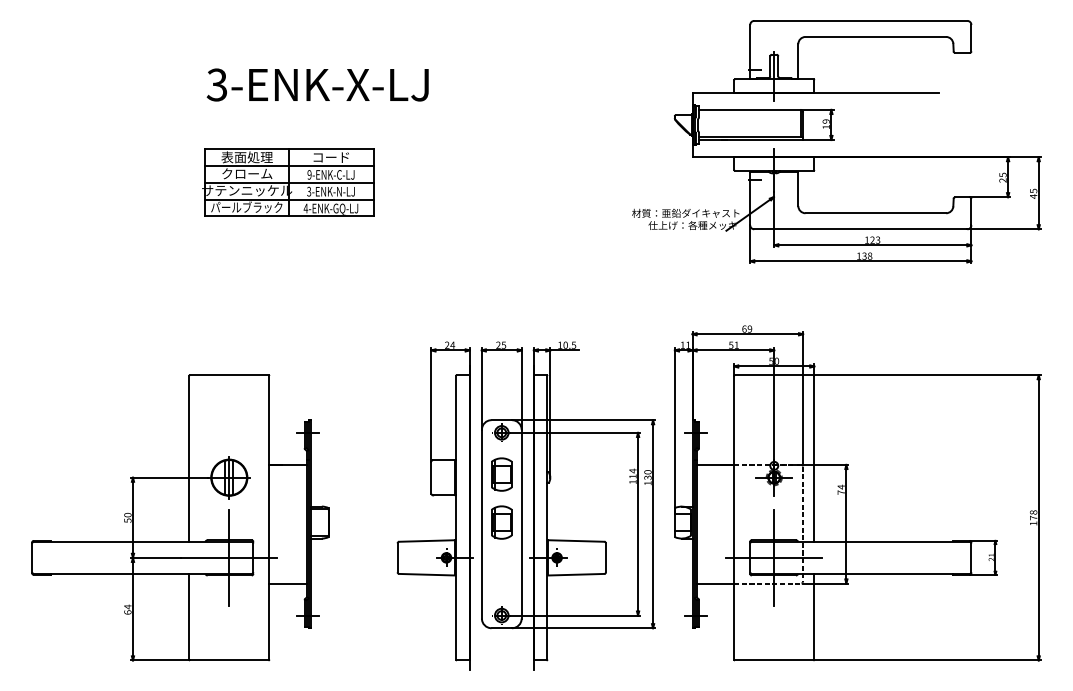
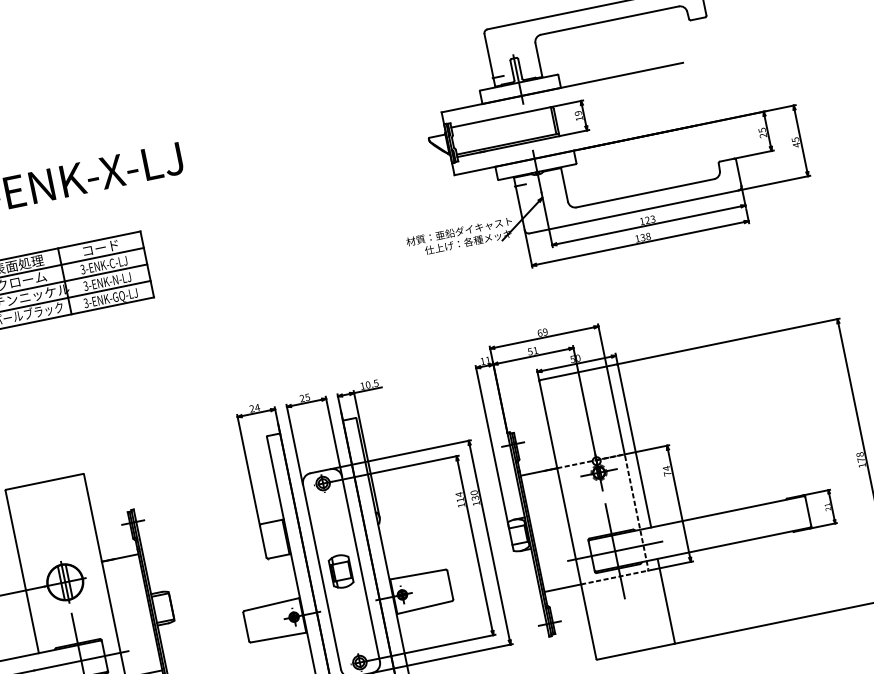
text: (309, 174) -> (82, 269), 9-ENK-C-LJ -> 3-ENK-C-LJ
text: (305, 208) -> (85, 303), 4-ENK-GQ-LJ -> 3-ENK-GQ-LJ
part: (501, 474) -> (331, 524), removed

